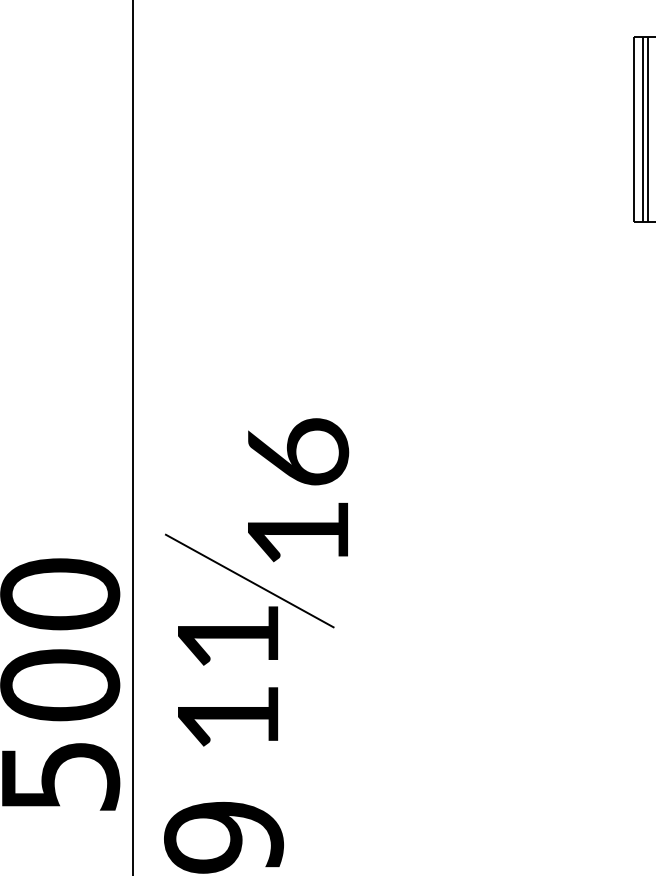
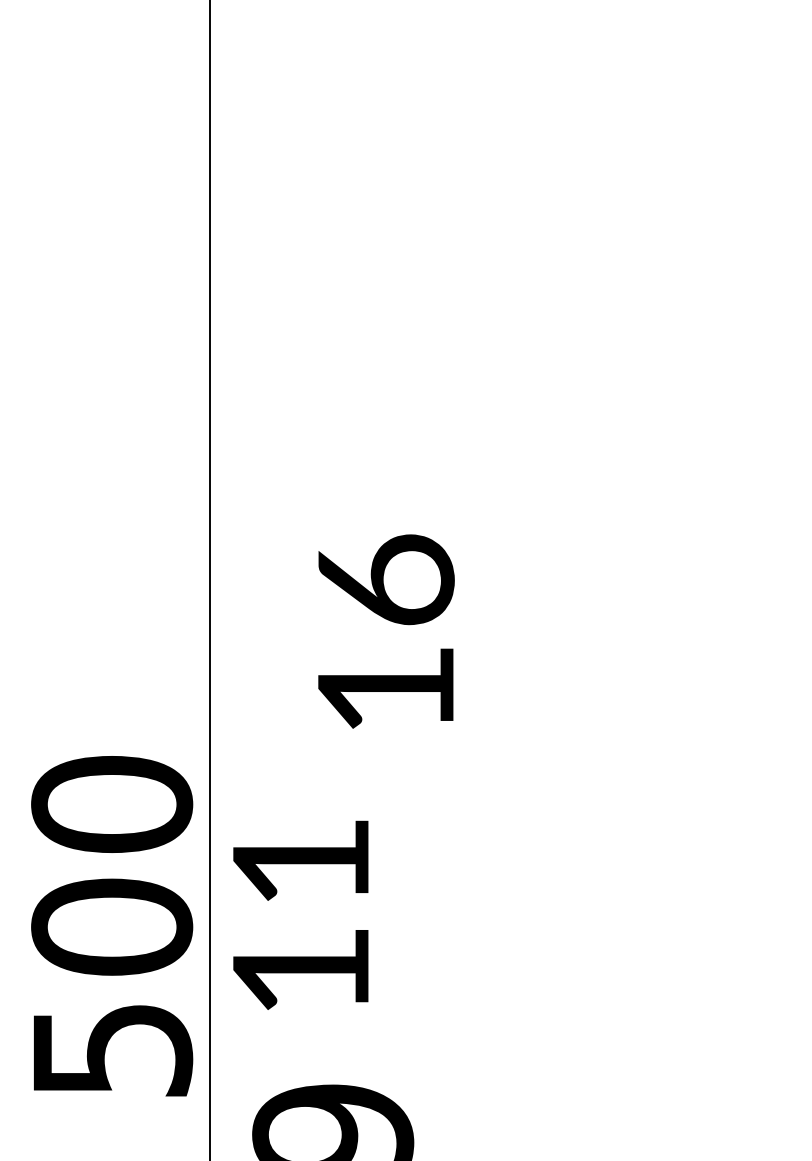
text: (298, 490) -> (386, 631), moved
line: (249, 580) -> (367, 785), removed
text: (228, 676) -> (301, 915), moved

